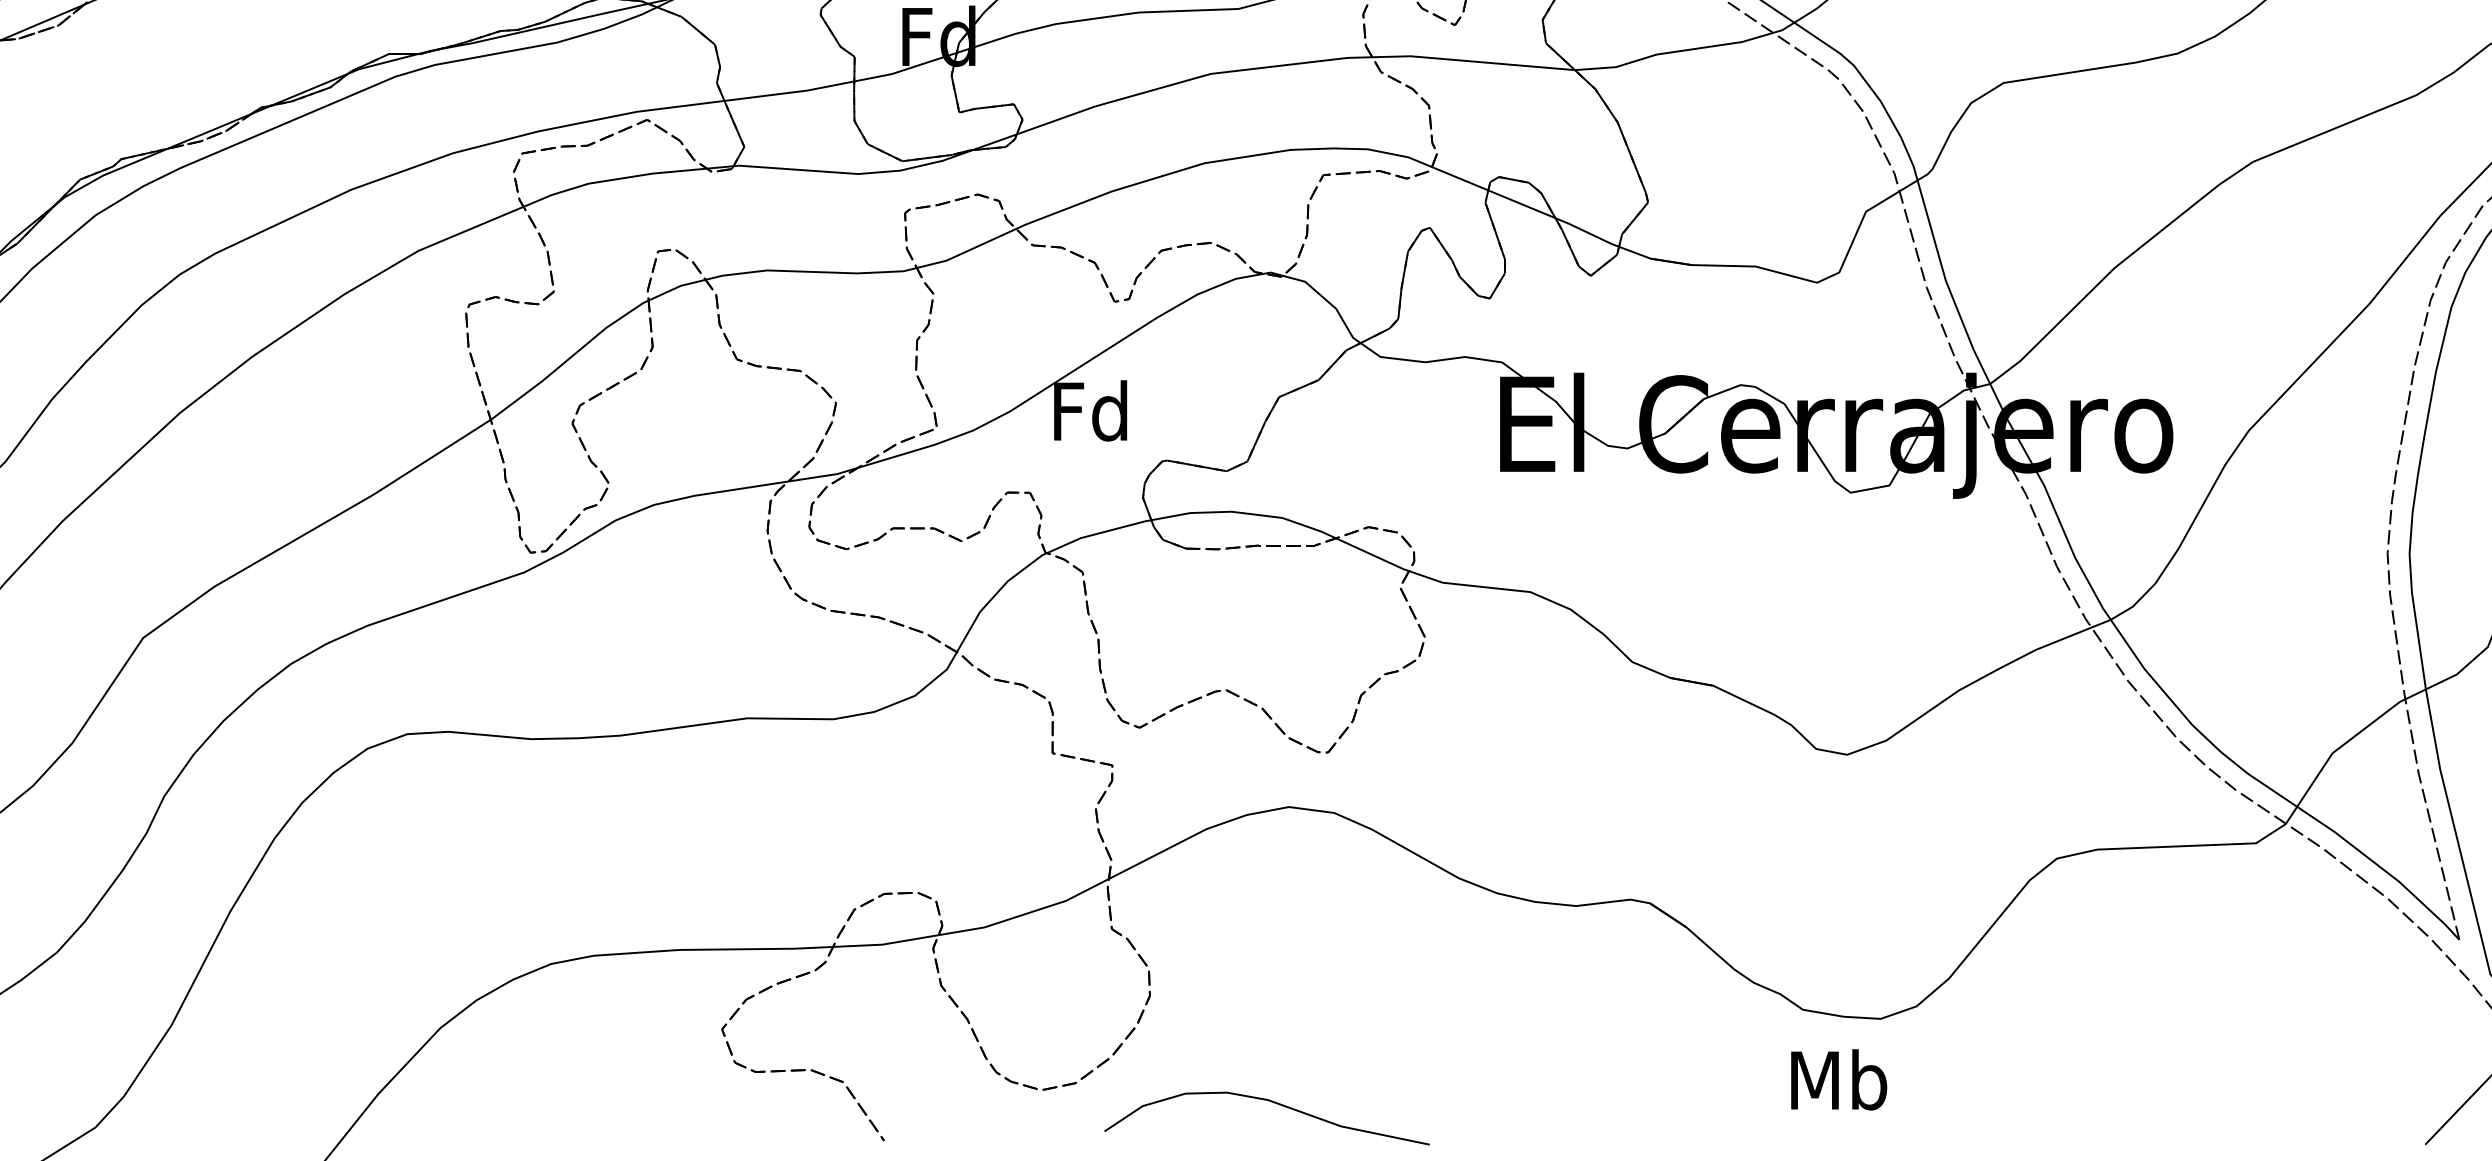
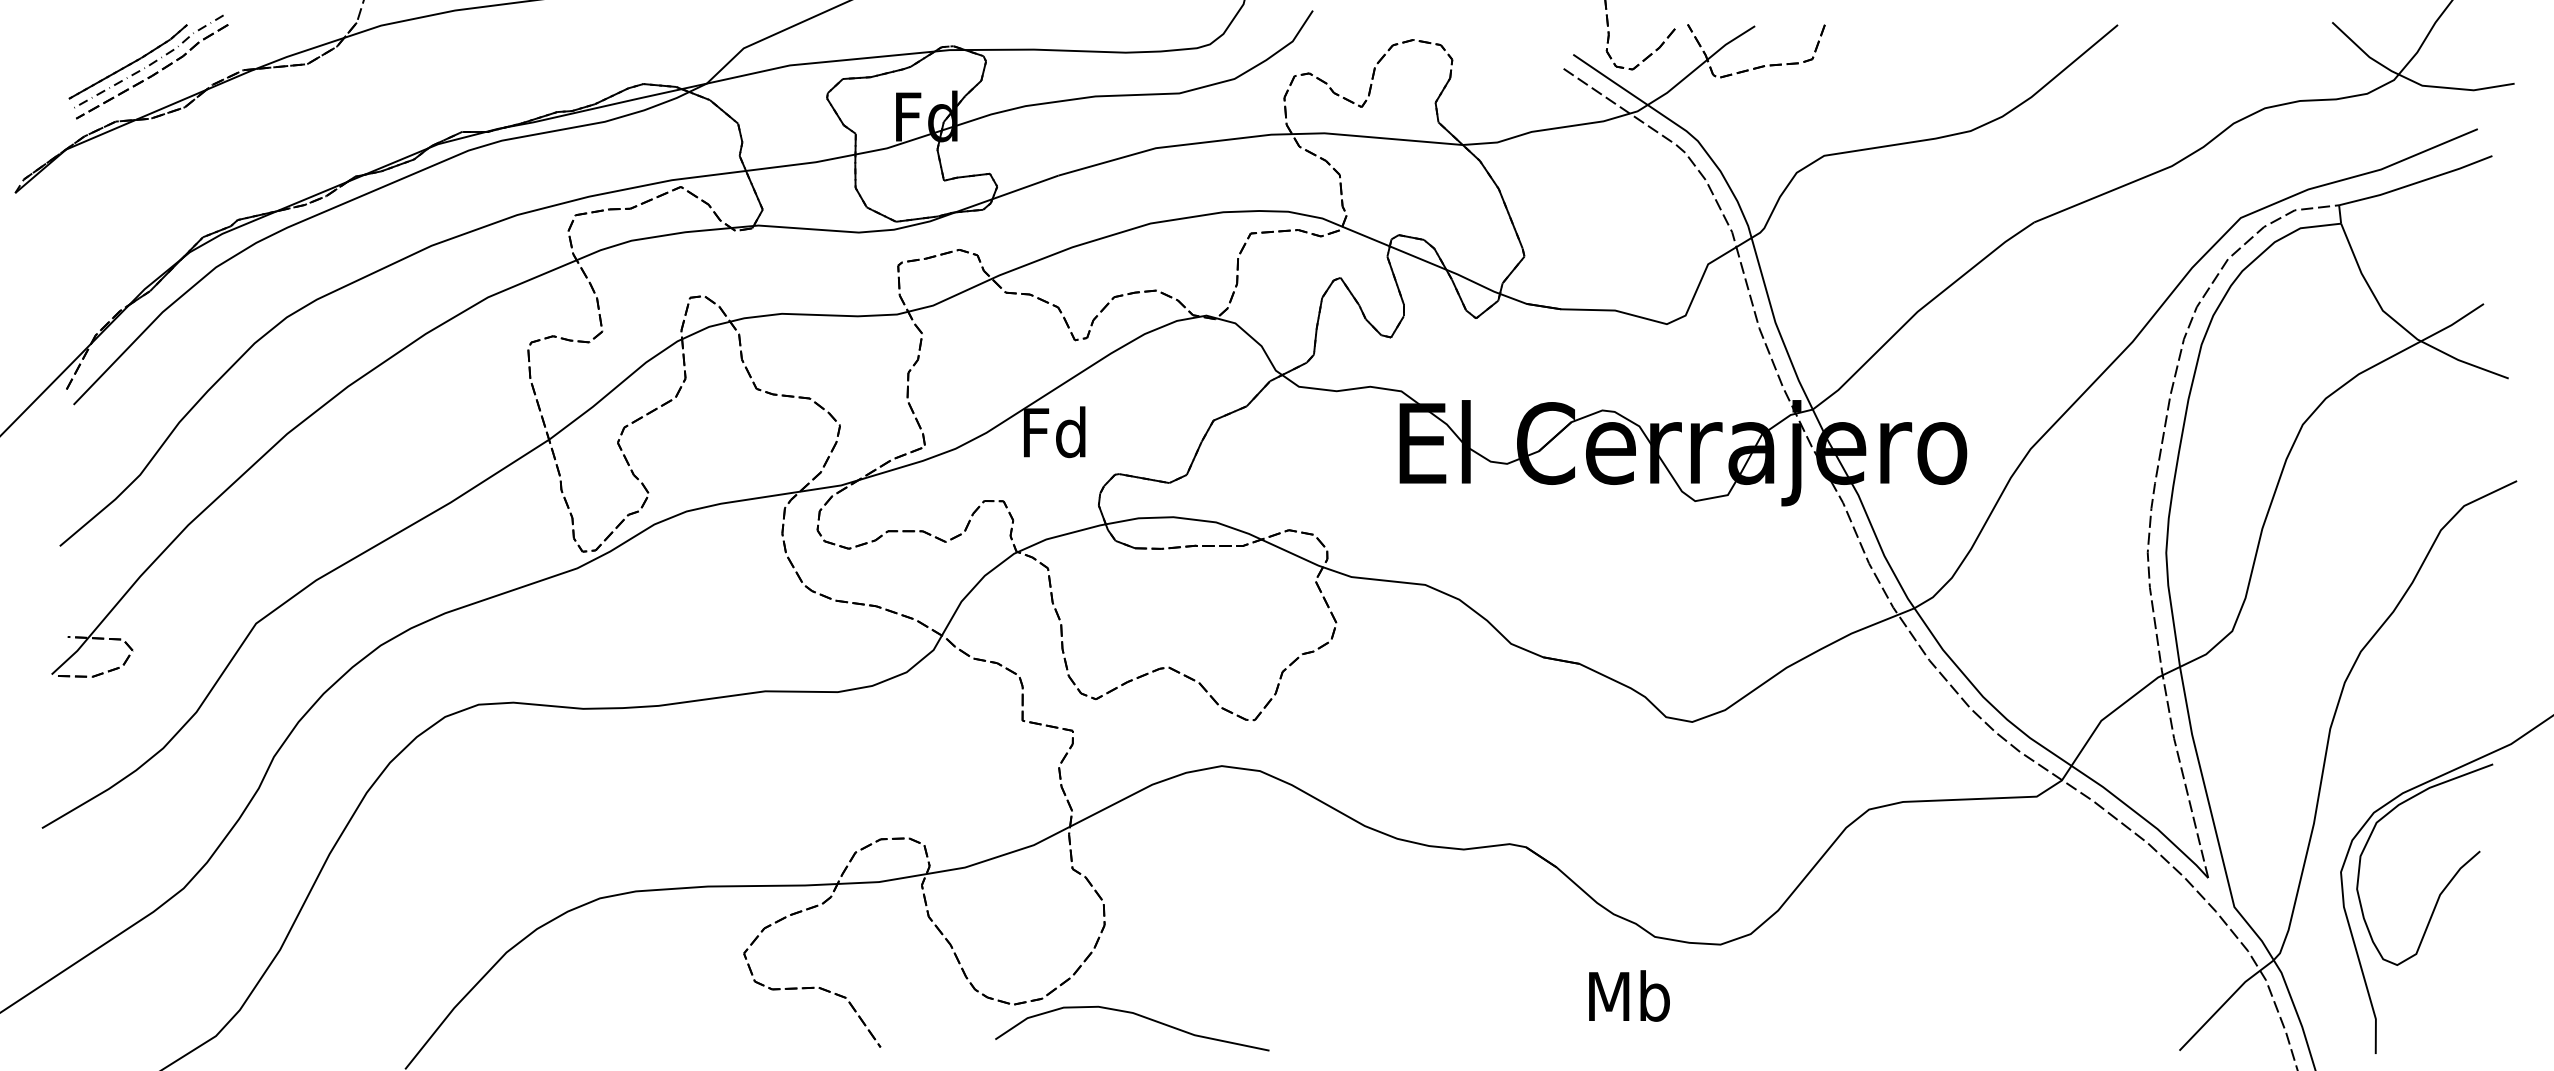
text: (1839, 1079) -> (1629, 995), moved
curve: (1271, 1102) -> (1136, 1015), moved

